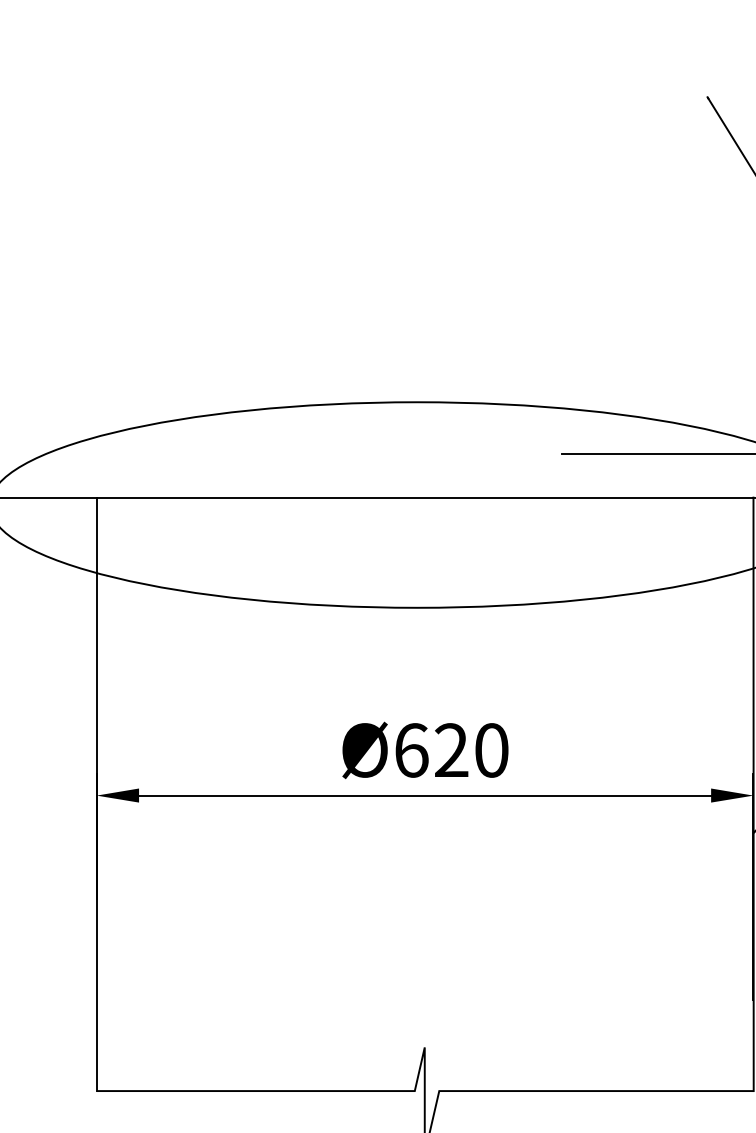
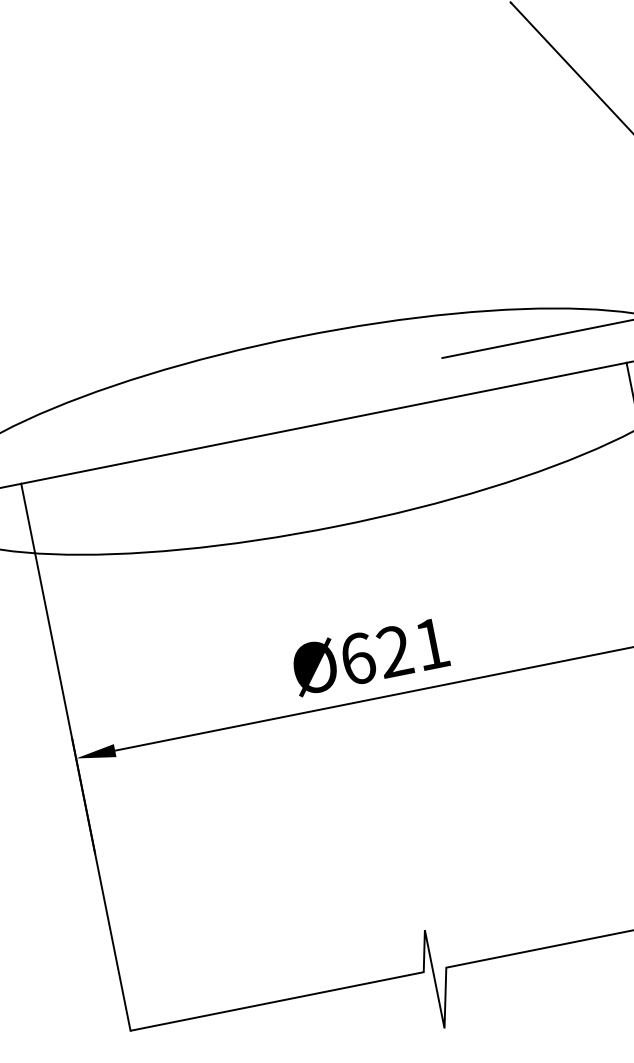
text: (491, 750) -> (431, 644), Ø620 -> Ø621

